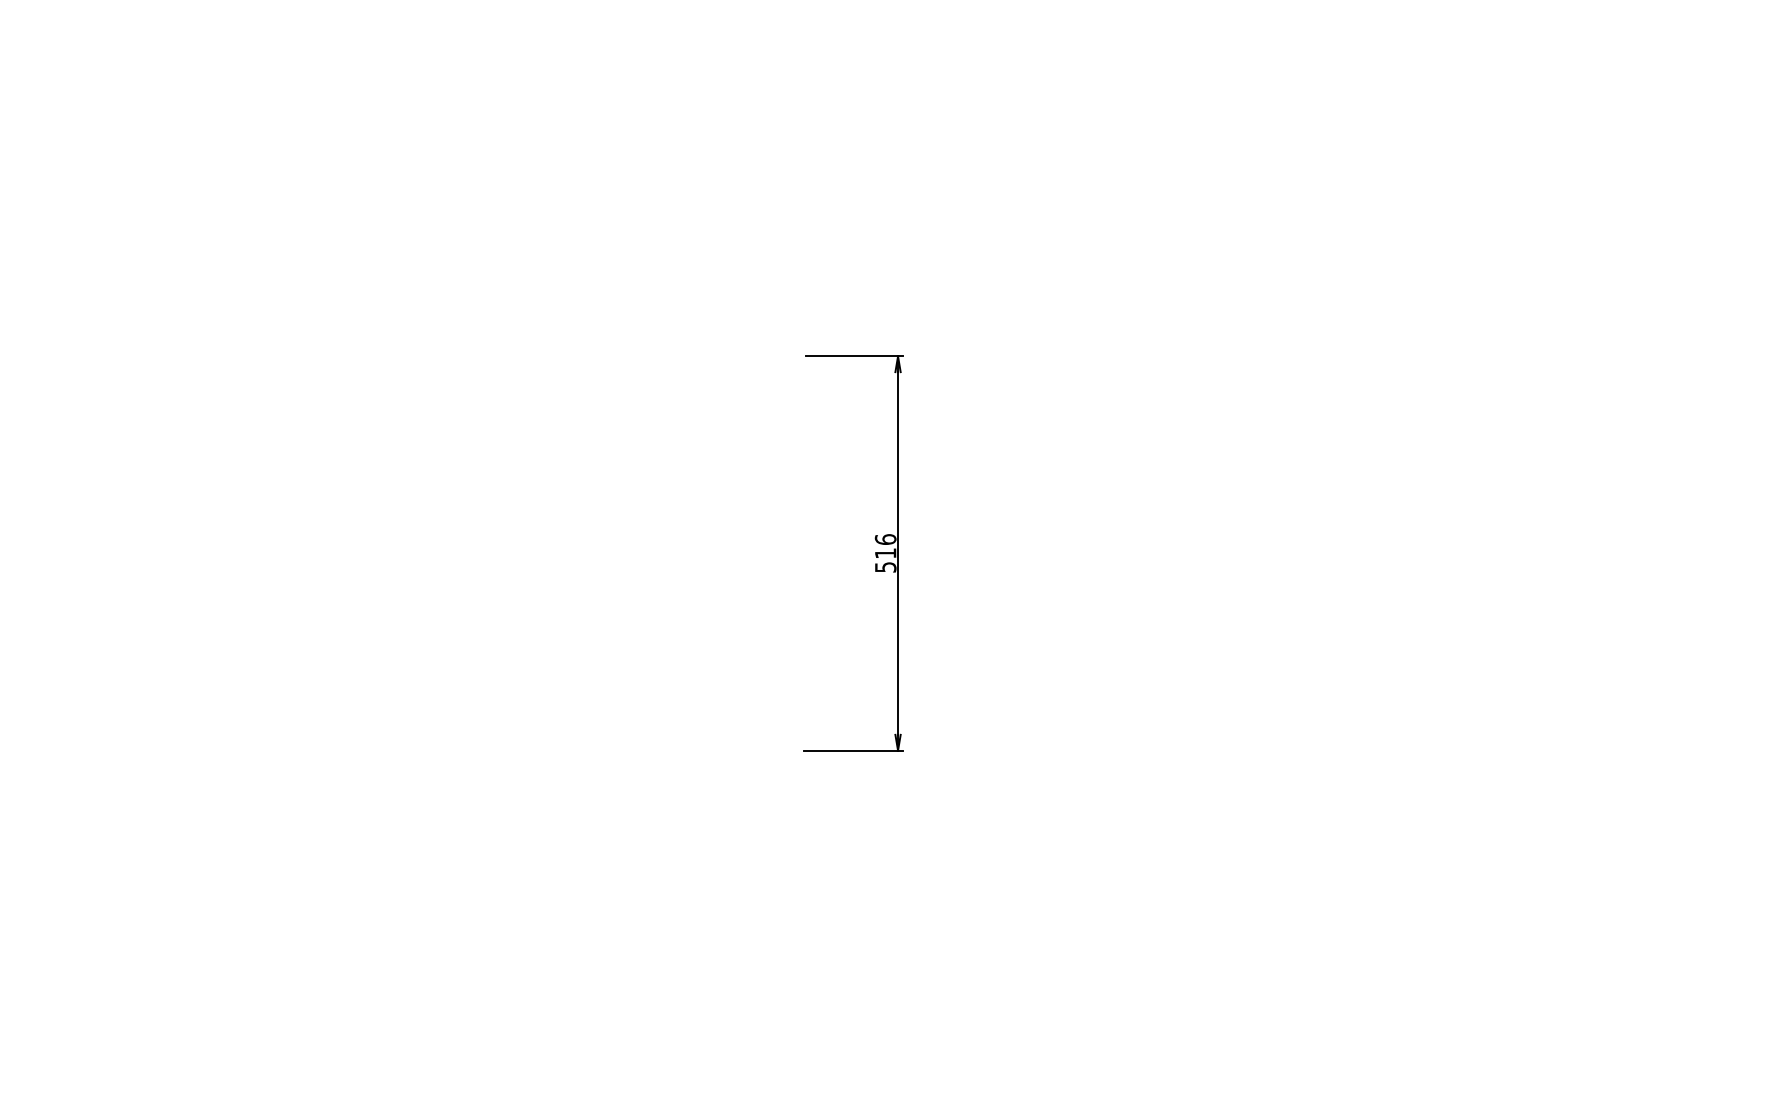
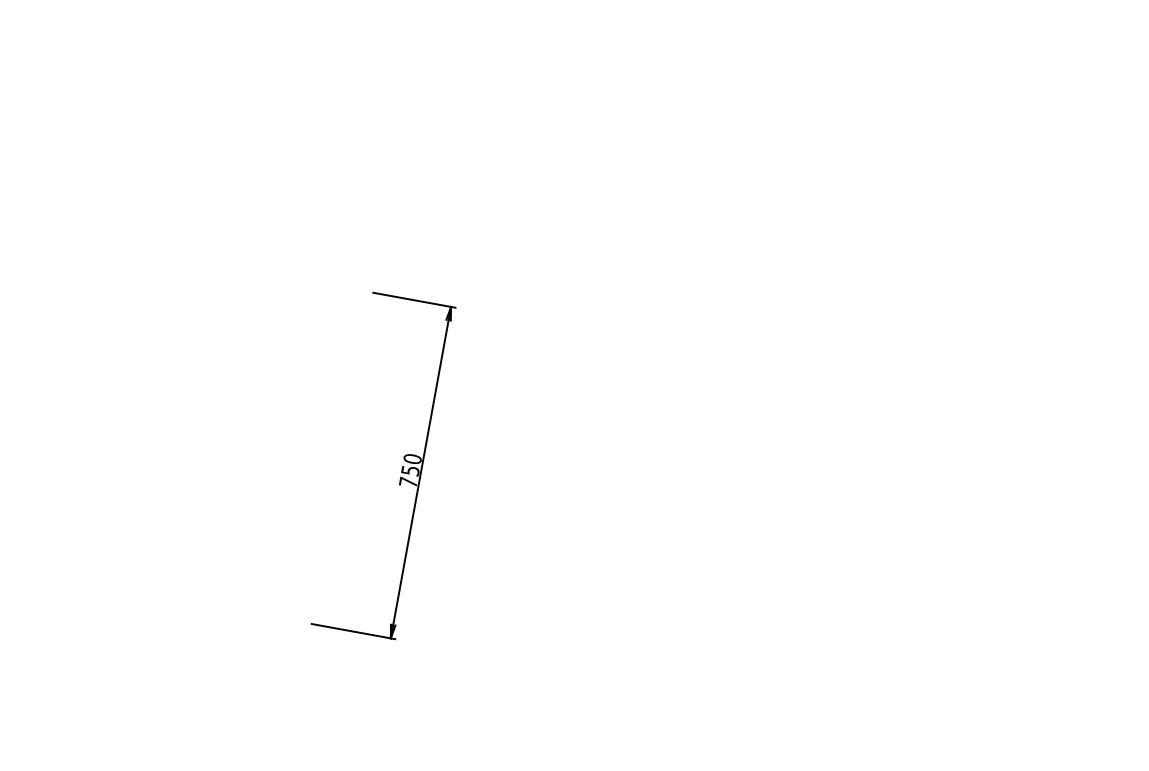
text: (885, 553) -> (410, 470), 516 -> 750

